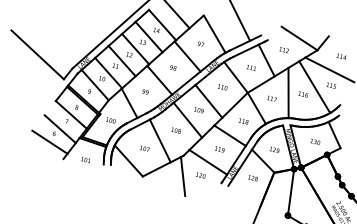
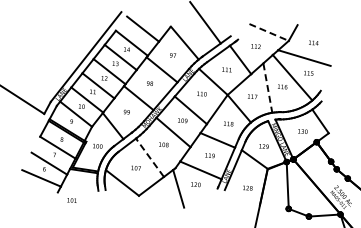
line: (299, 38) -> (269, 32), solid -> dashed
line: (288, 93) -> (267, 88), solid -> dashed
line: (159, 140) -> (149, 157), solid -> dashed
text: (85, 159) -> (71, 200), moved
text: (252, 177) -> (247, 187), moved

